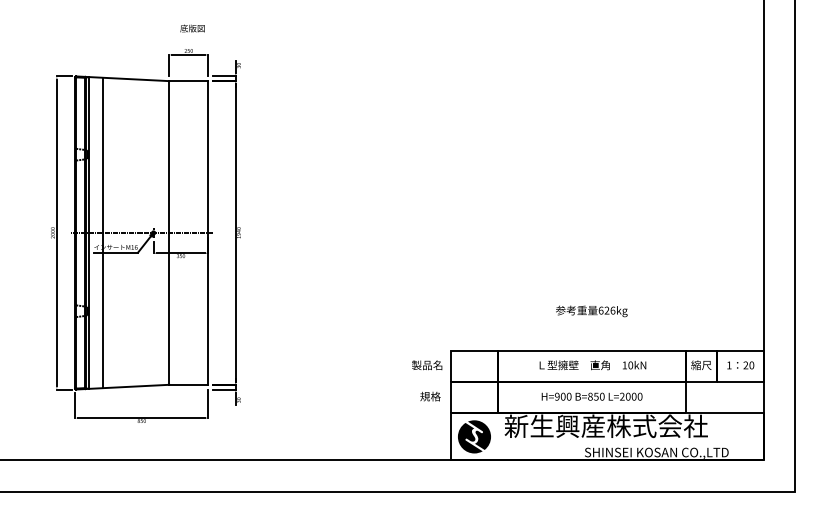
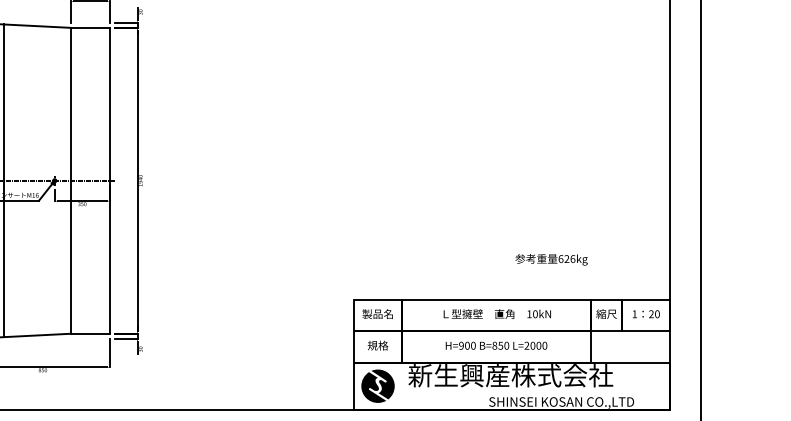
text: (591, 311) -> (551, 259), moved
text: (427, 365) -> (378, 314), moved
text: (430, 396) -> (378, 345), moved

